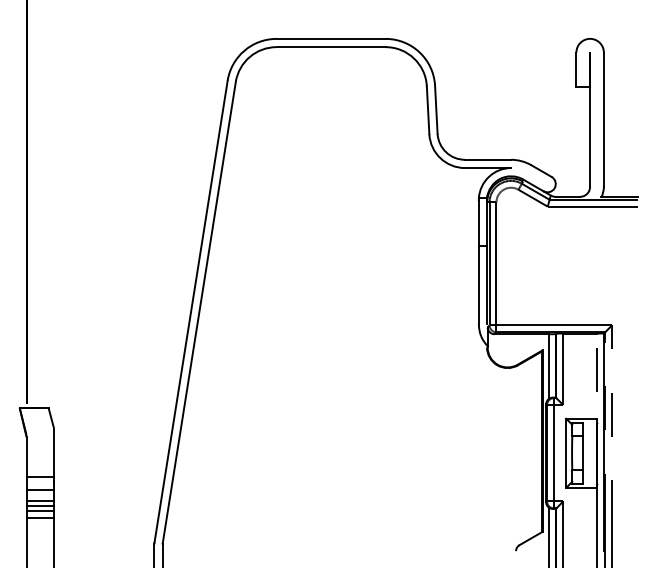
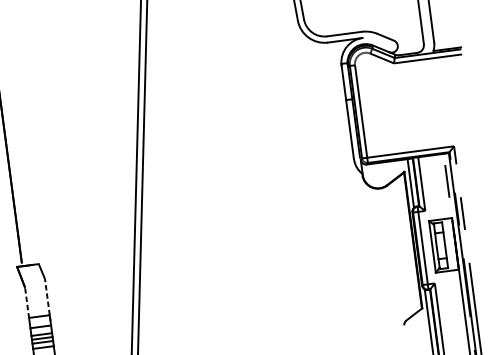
line: (54, 452) -> (47, 296), solid -> dashed
line: (26, 457) -> (27, 303), solid -> dashed

